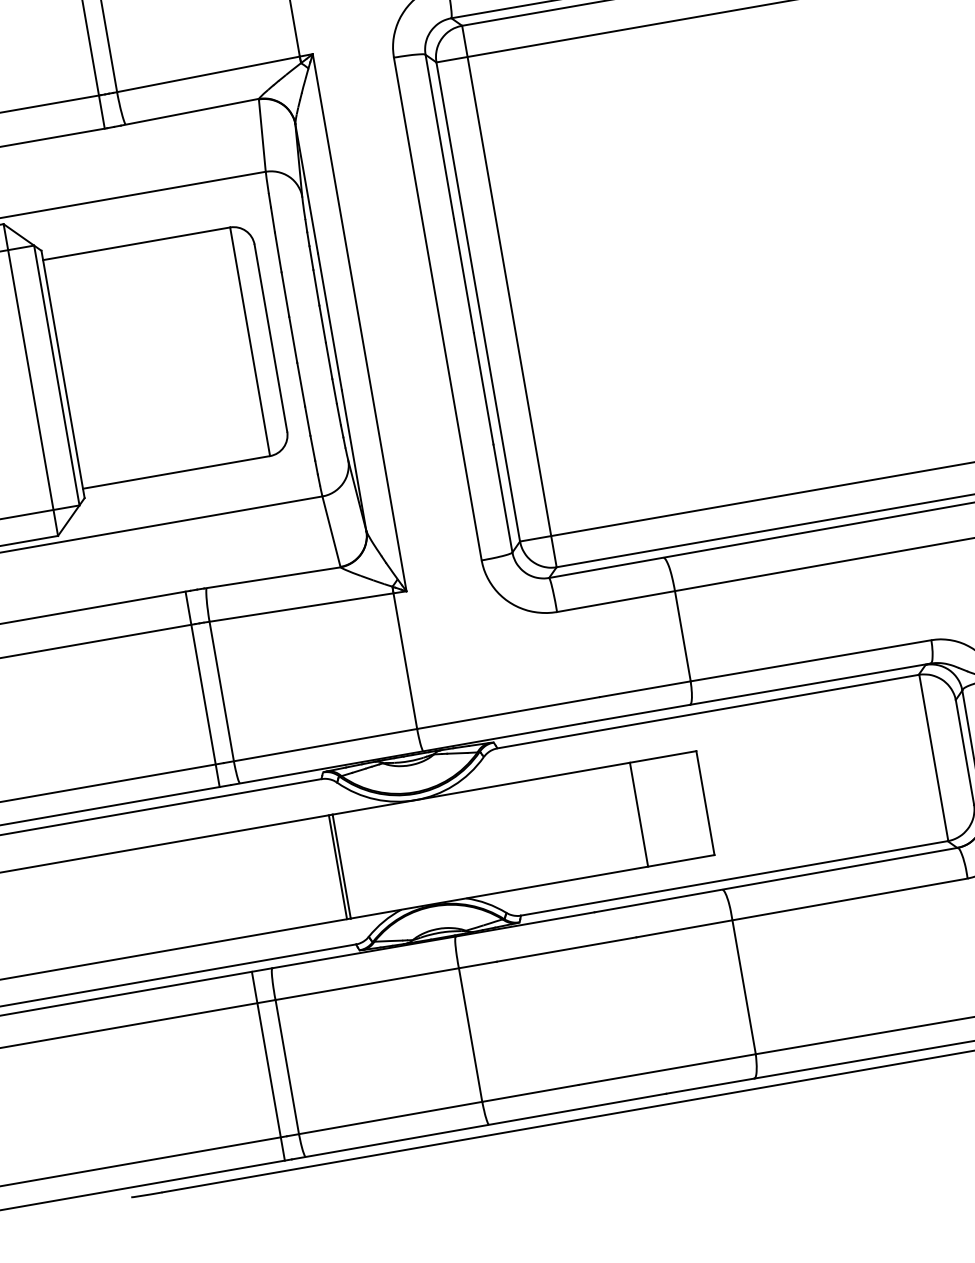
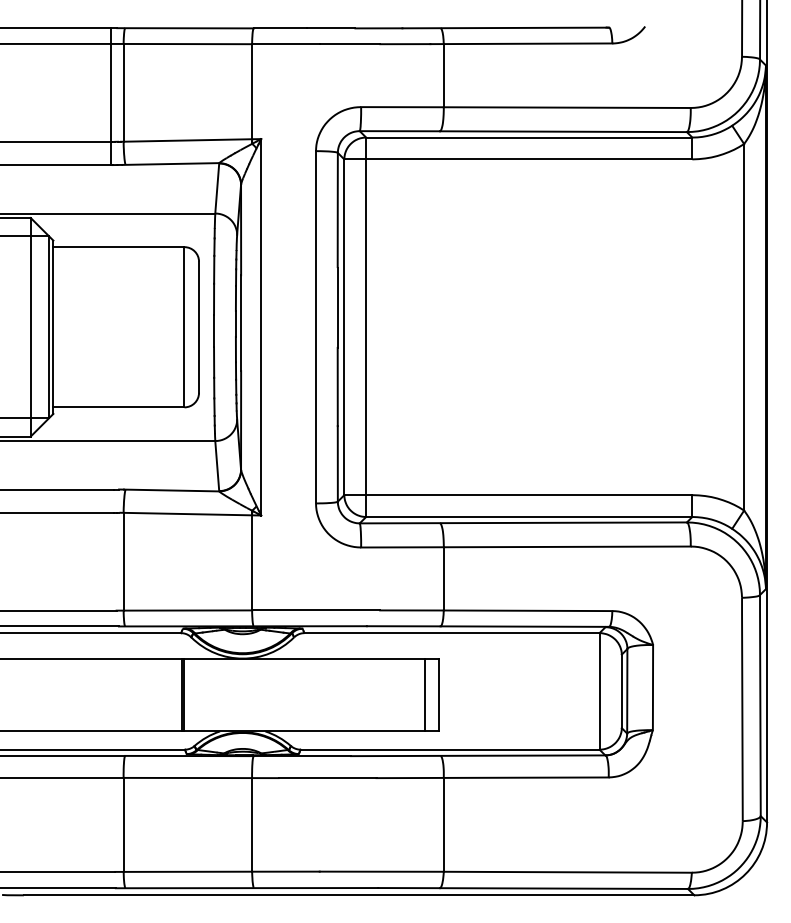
line: (201, 688) -> (110, 557), removed
line: (638, 814) -> (424, 694), moved
line: (267, 1065) -> (110, 821), removed

